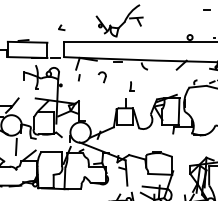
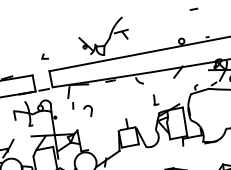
part: (101, 77) -> (87, 111), moved
part: (131, 86) -> (155, 99), moved

